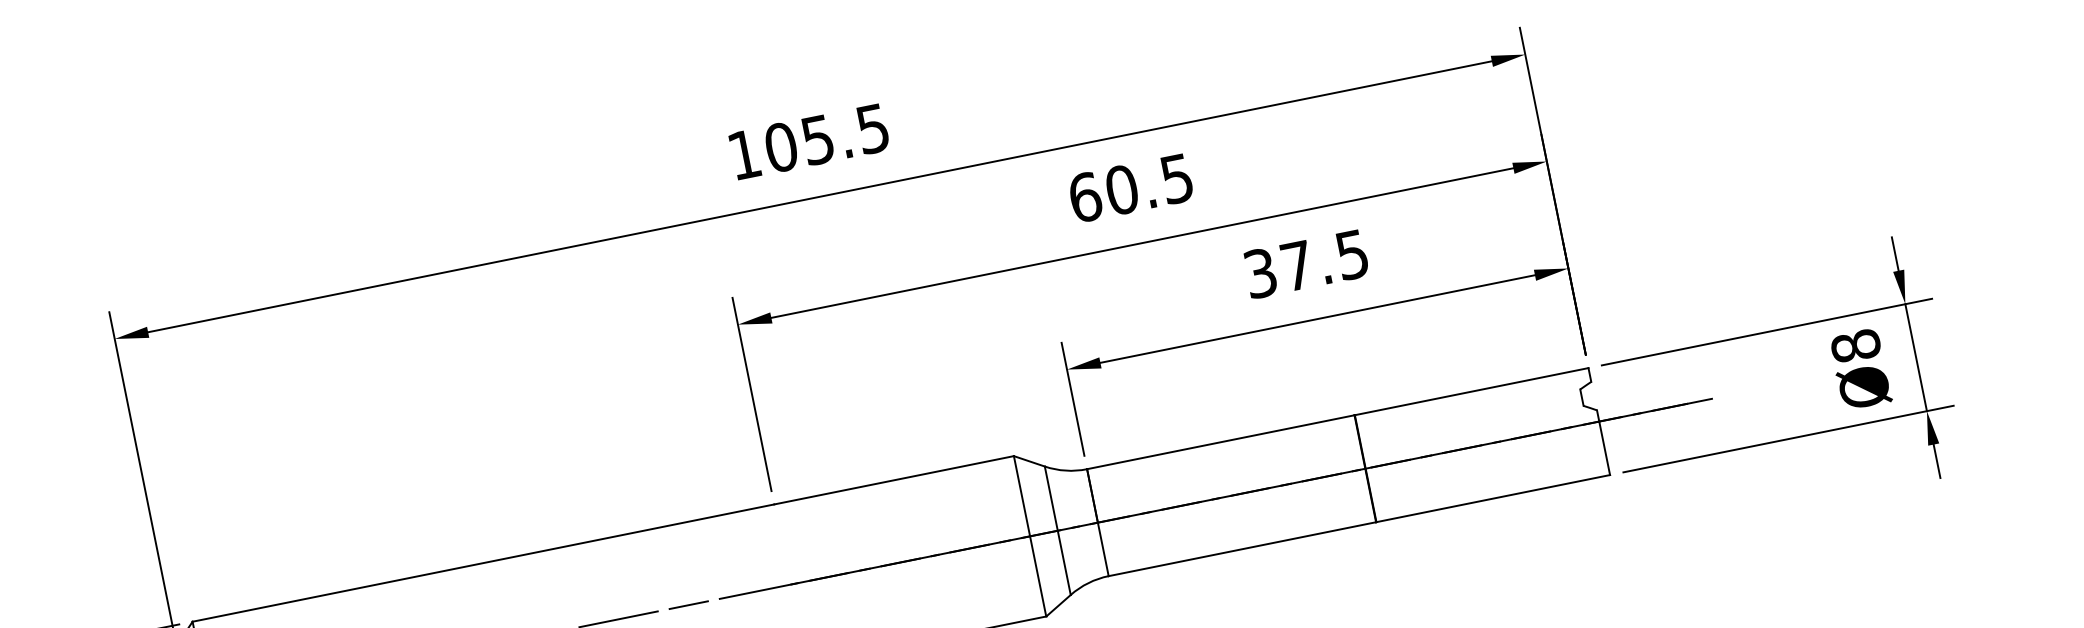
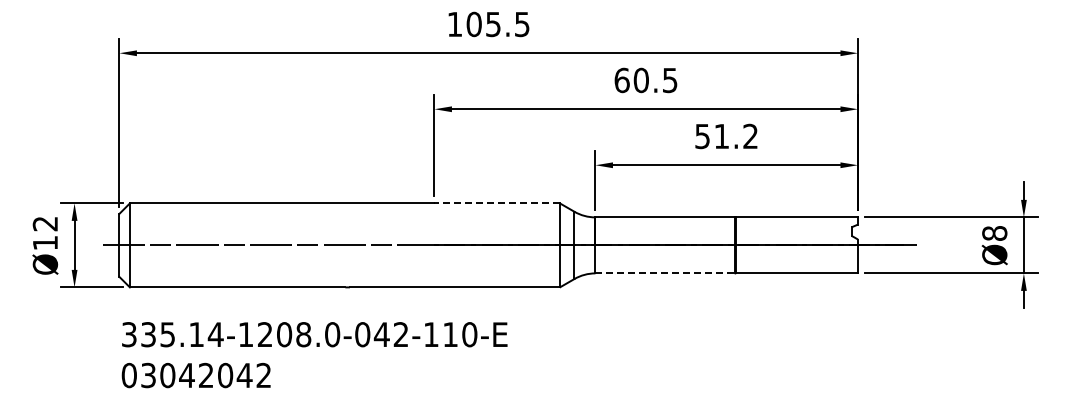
text: (1306, 264) -> (726, 136), 37.5 -> 51.2
line: (894, 480) -> (497, 203), solid -> dashed
line: (1242, 549) -> (665, 273), solid -> dashed

